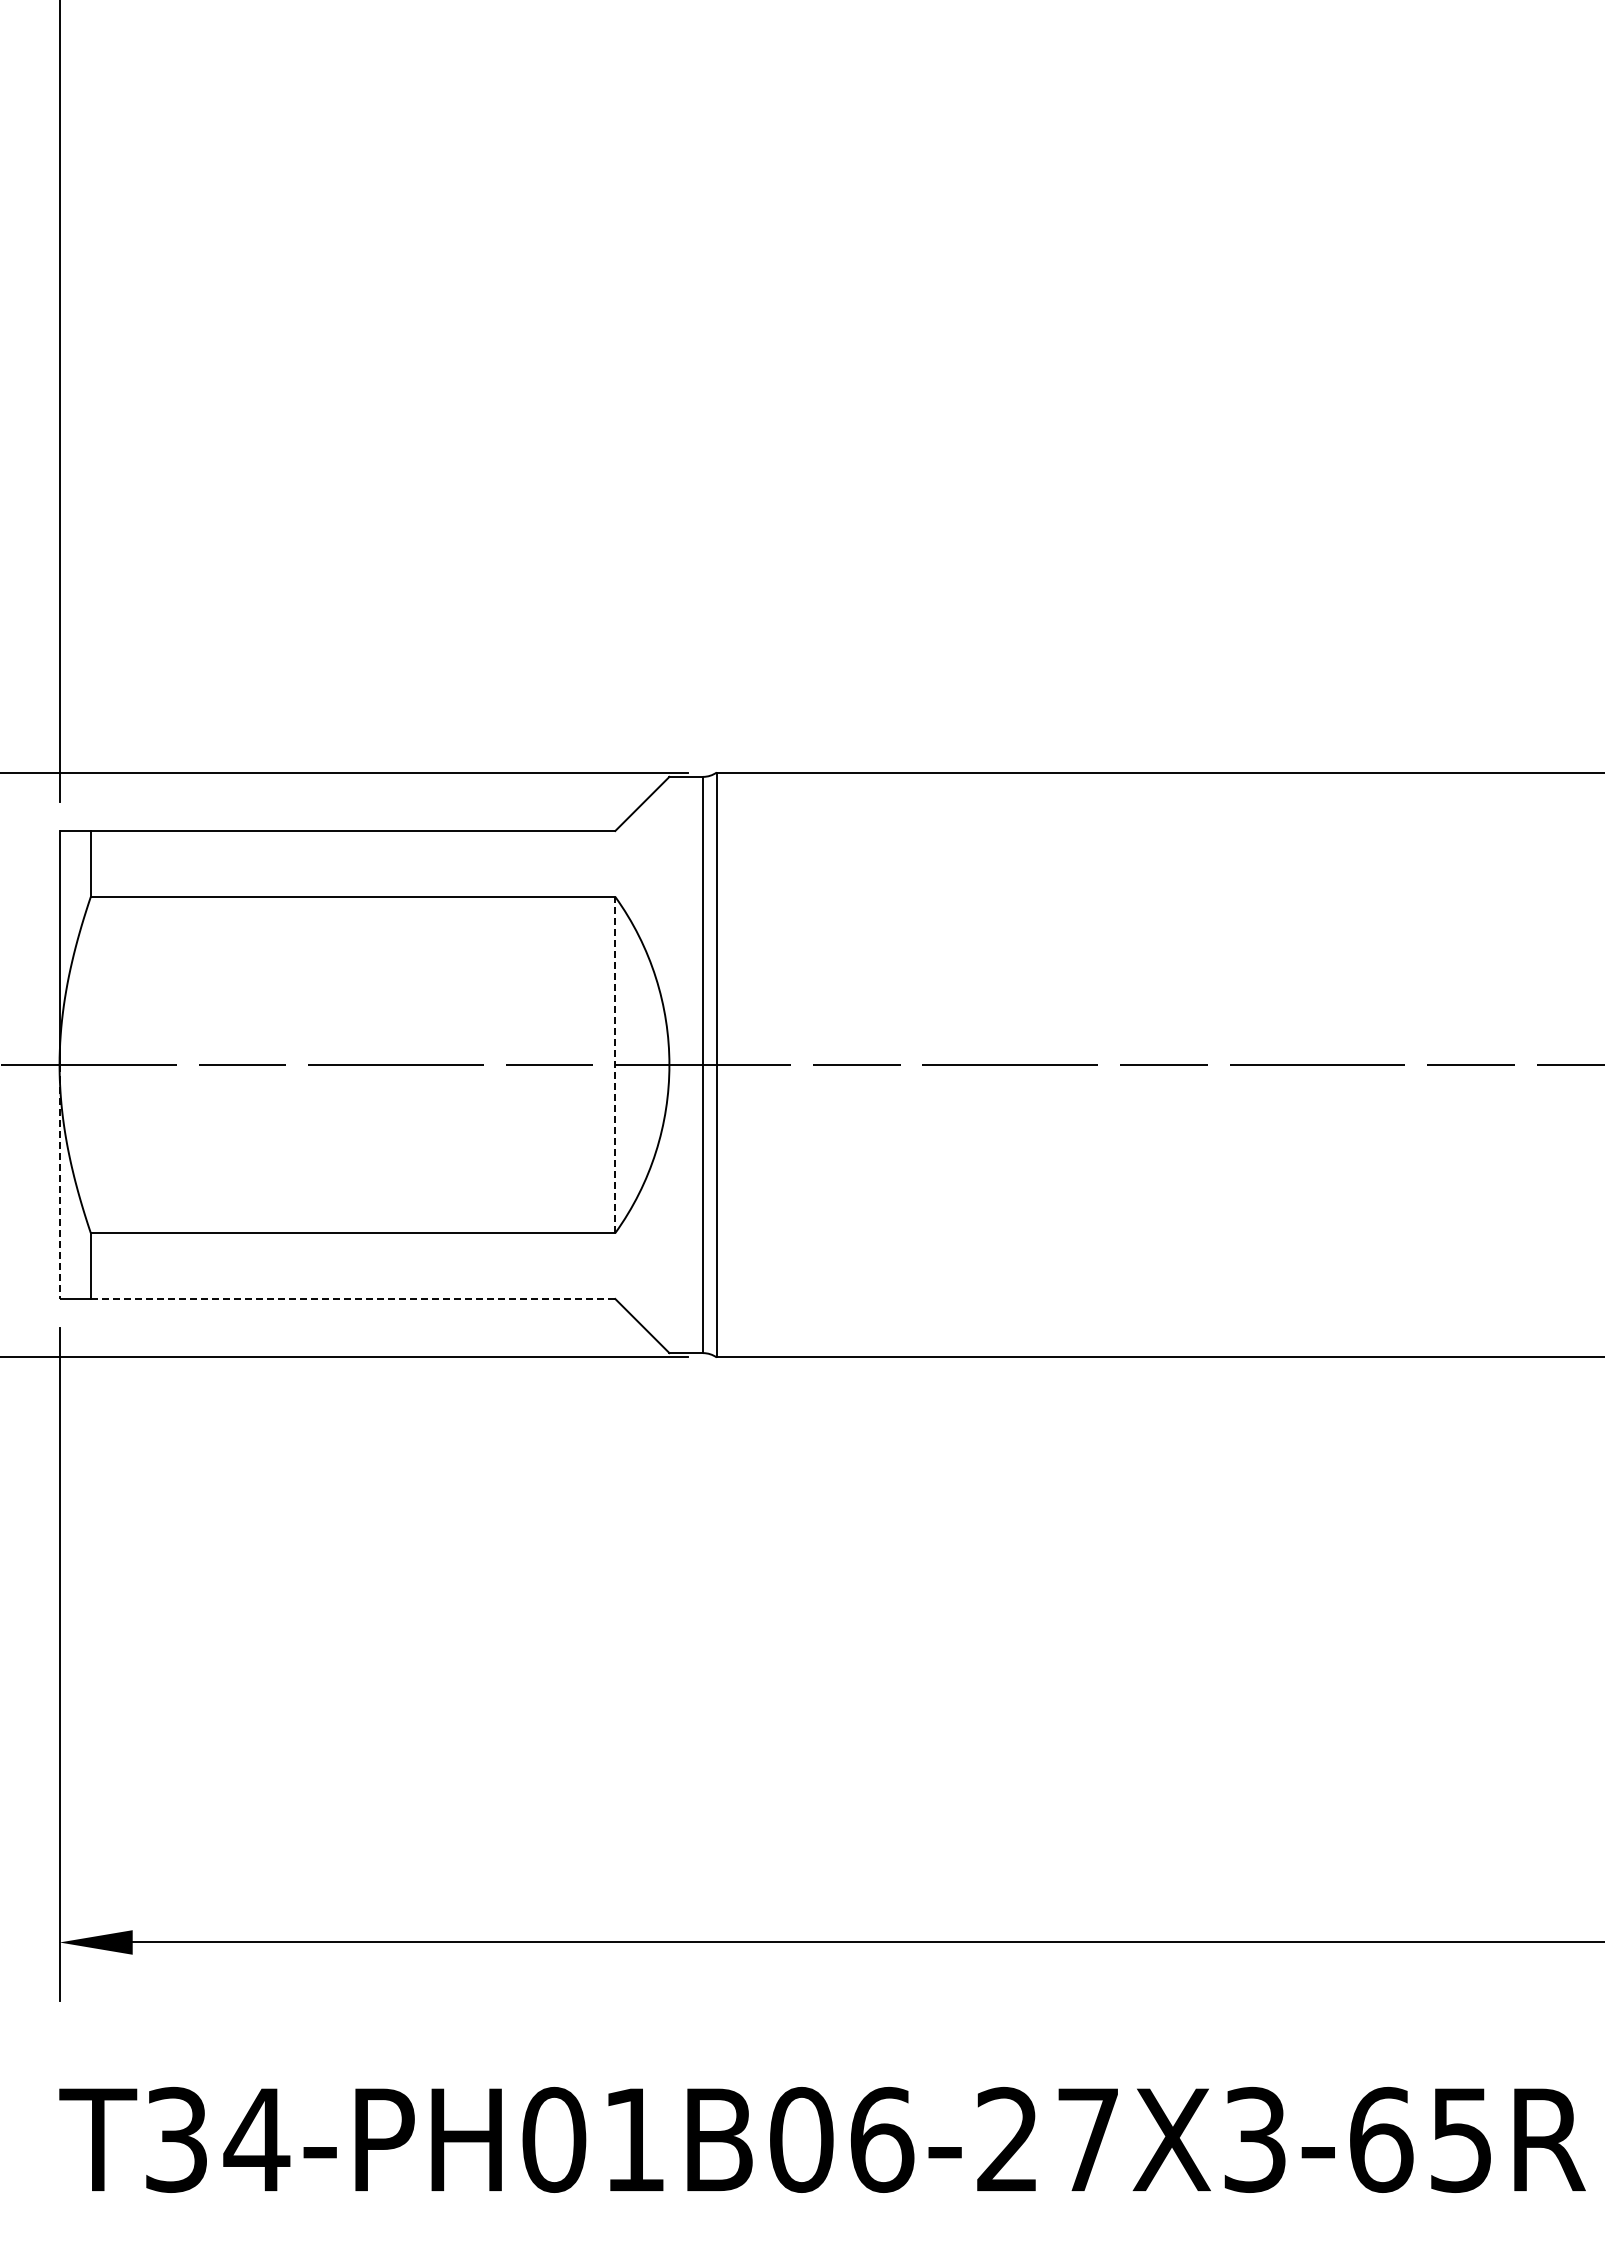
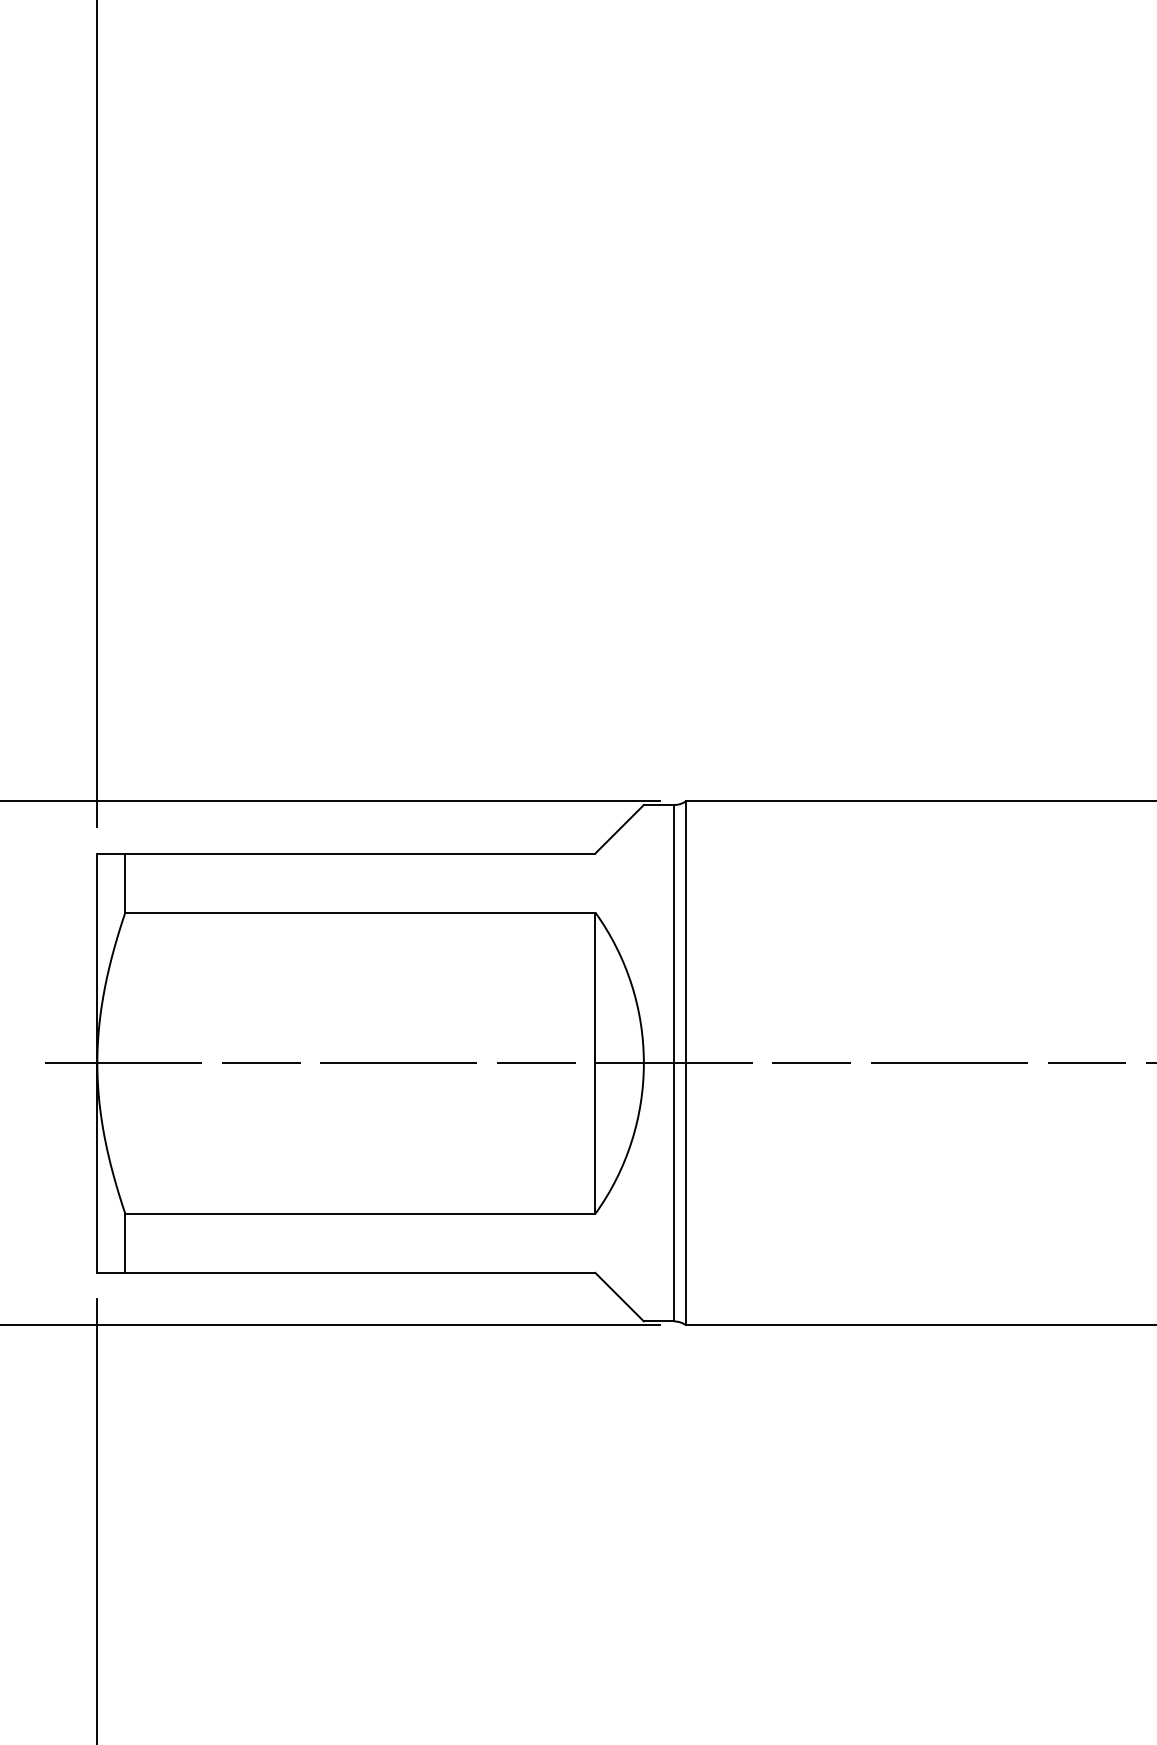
line: (615, 1064) -> (595, 1062), dashed -> solid
line: (59, 1182) -> (97, 1168), dashed -> solid
line: (352, 1299) -> (359, 1273), dashed -> solid

